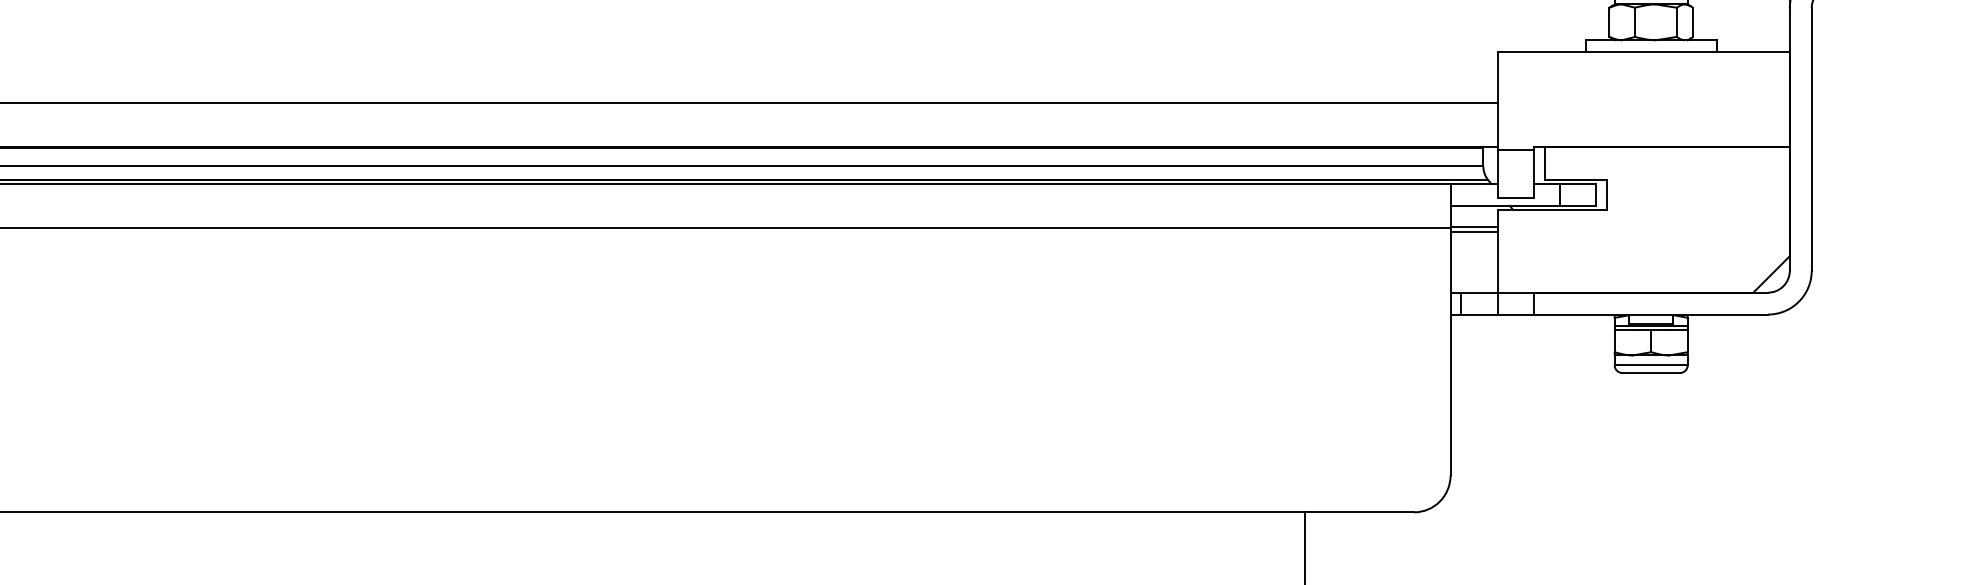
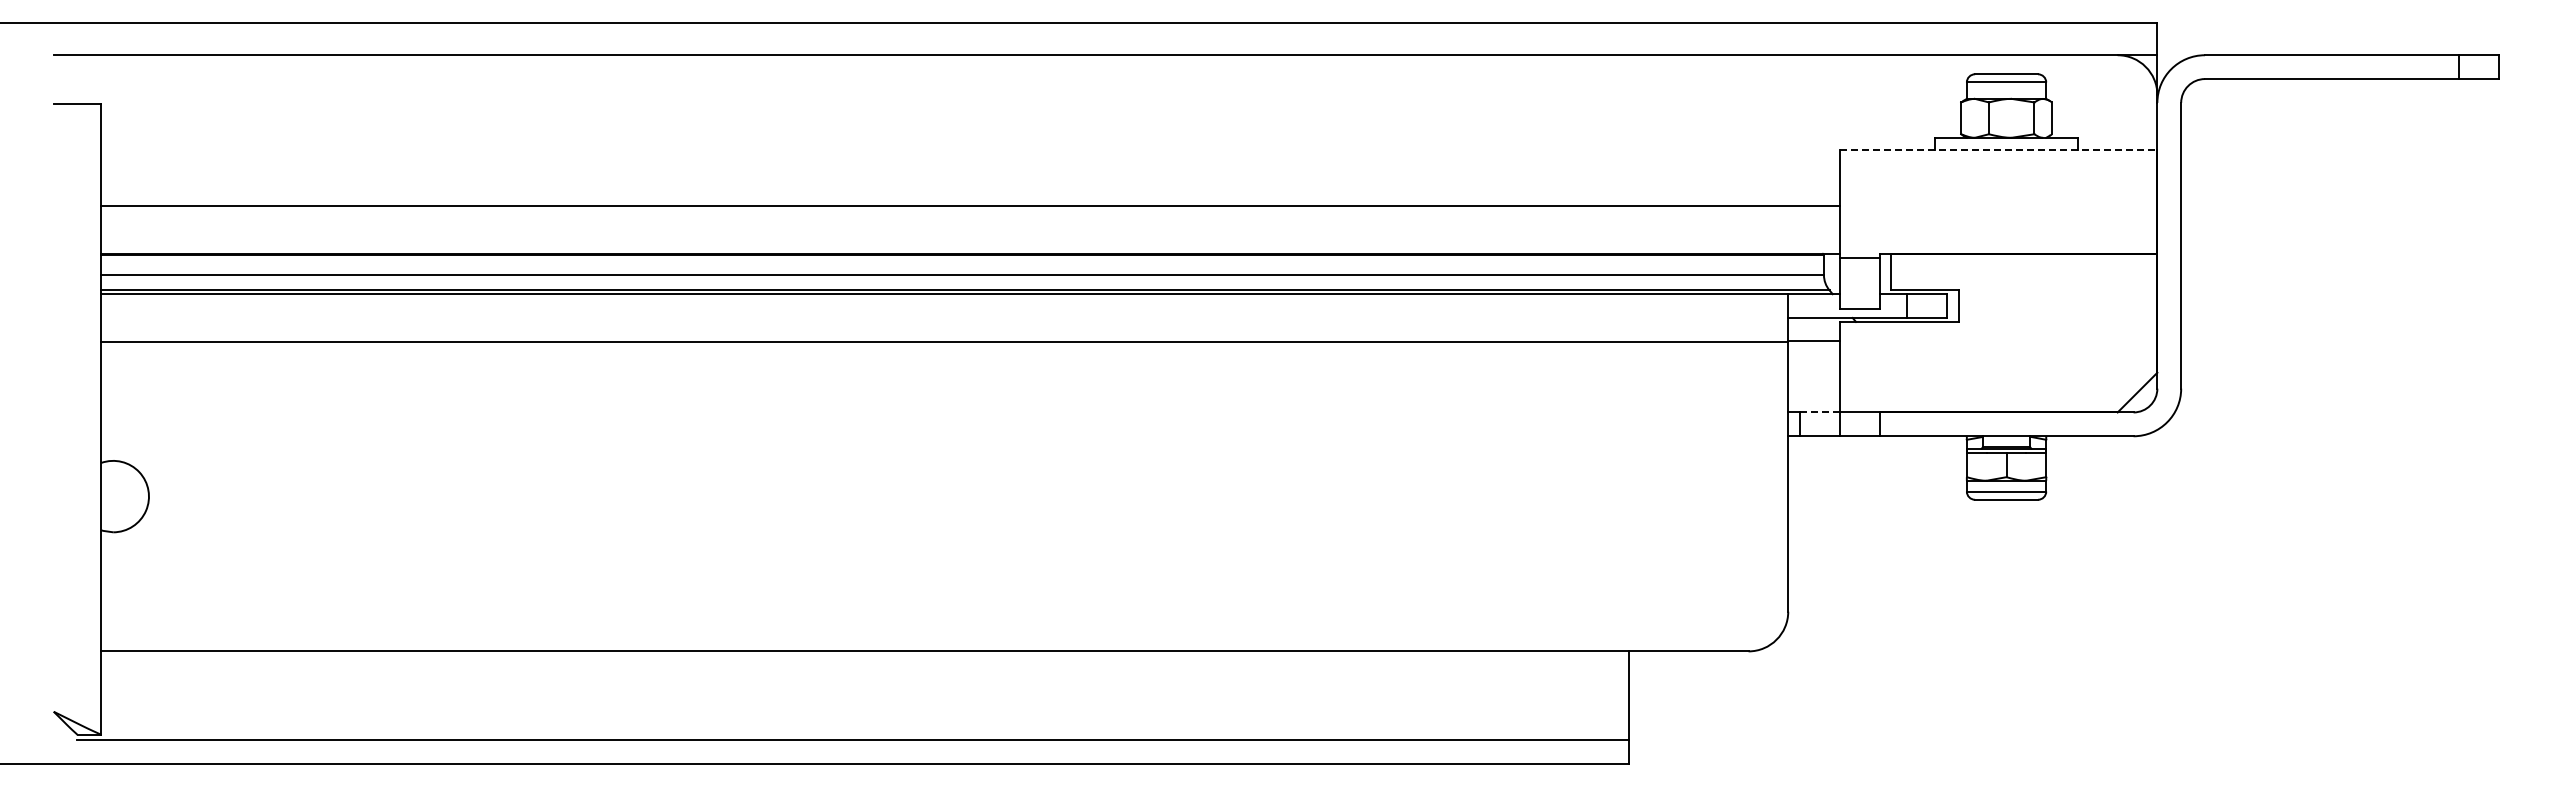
line: (1643, 51) -> (1998, 150), solid -> dashed
line: (1473, 231) -> (1813, 345), removed
line: (1480, 292) -> (1820, 412), solid -> dashed

